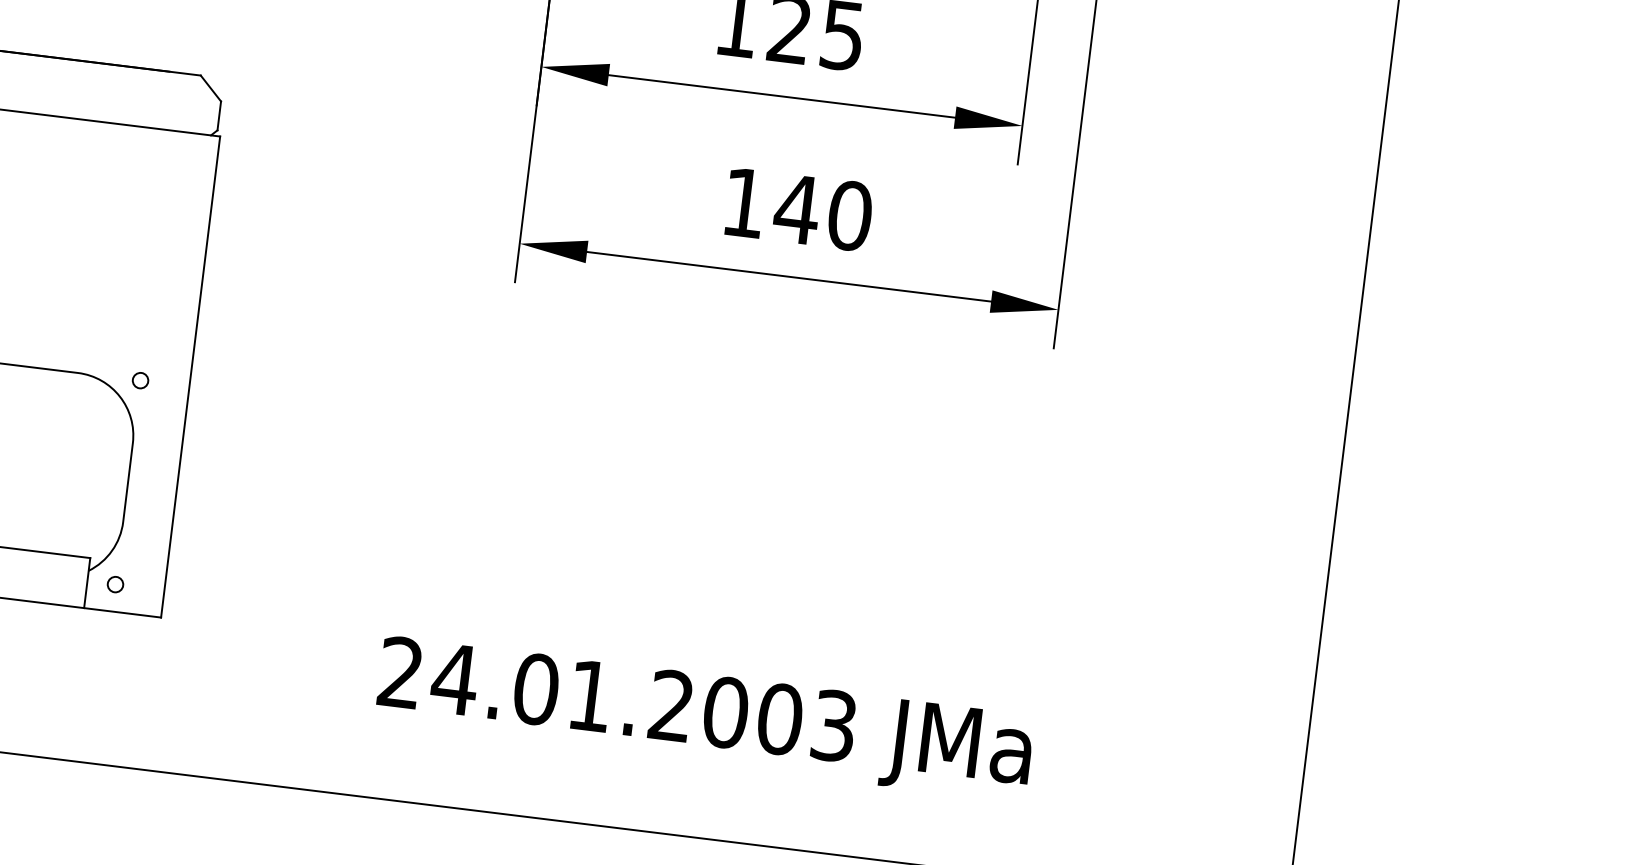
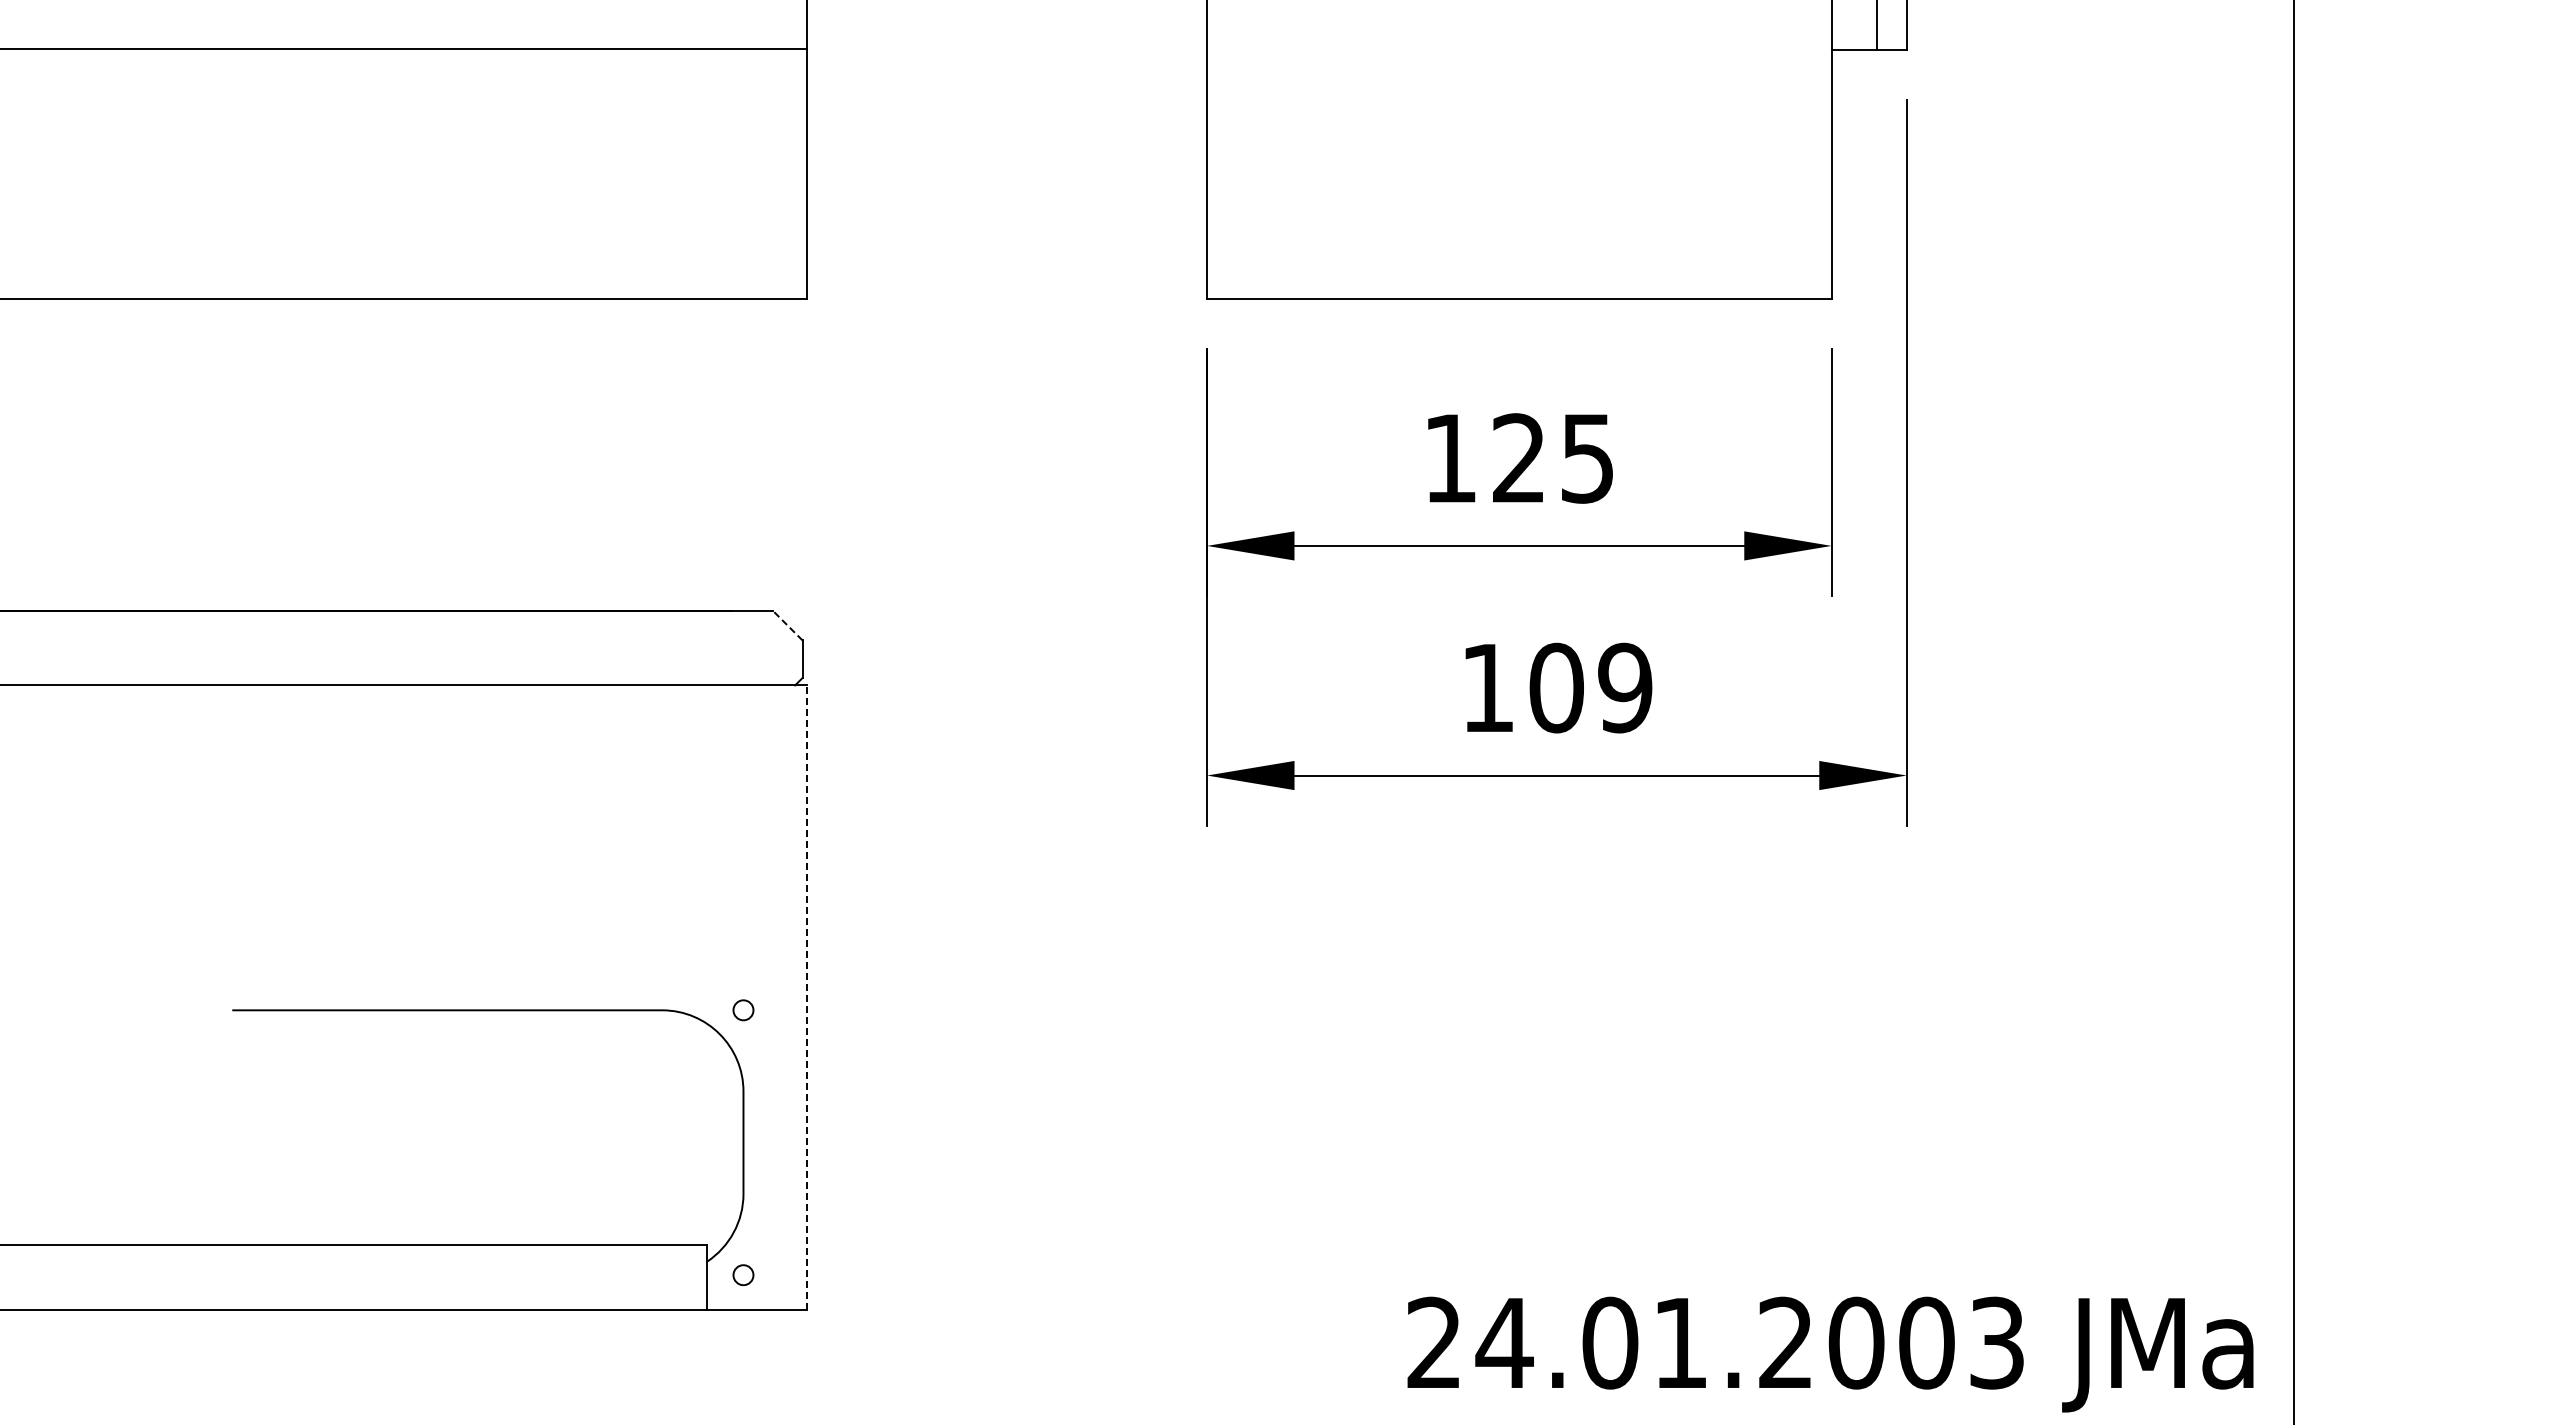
line: (210, 88) -> (787, 625), solid -> dashed
text: (822, 212) -> (1589, 687), 140 -> 109
line: (190, 376) -> (806, 997), solid -> dashed
text: (704, 718) -> (1830, 1354), moved

